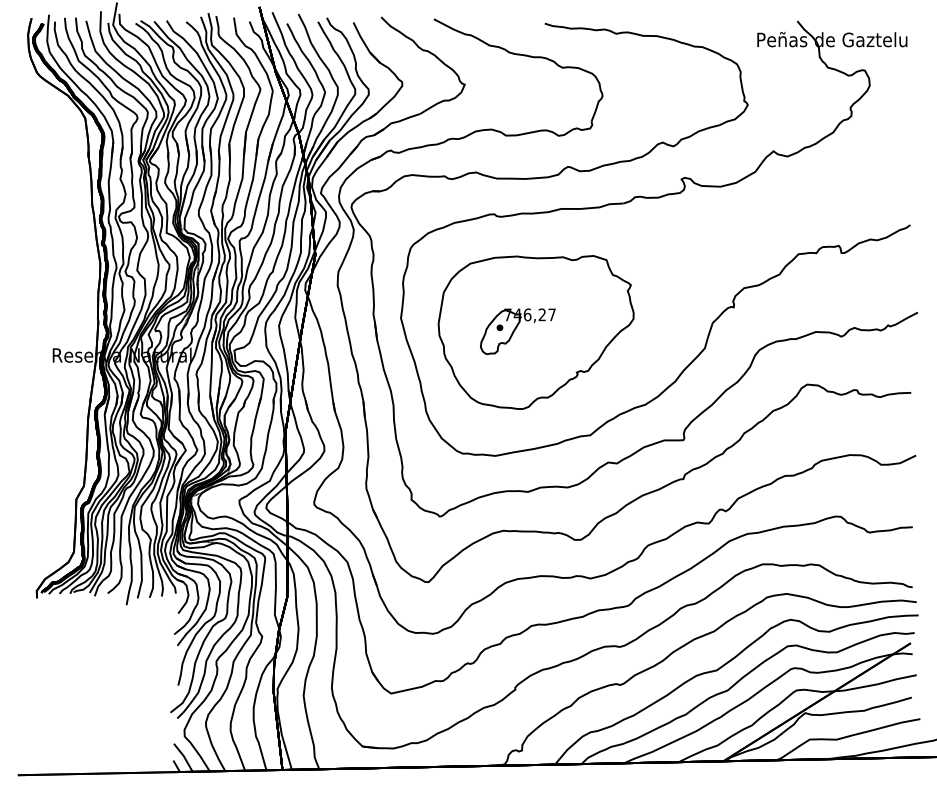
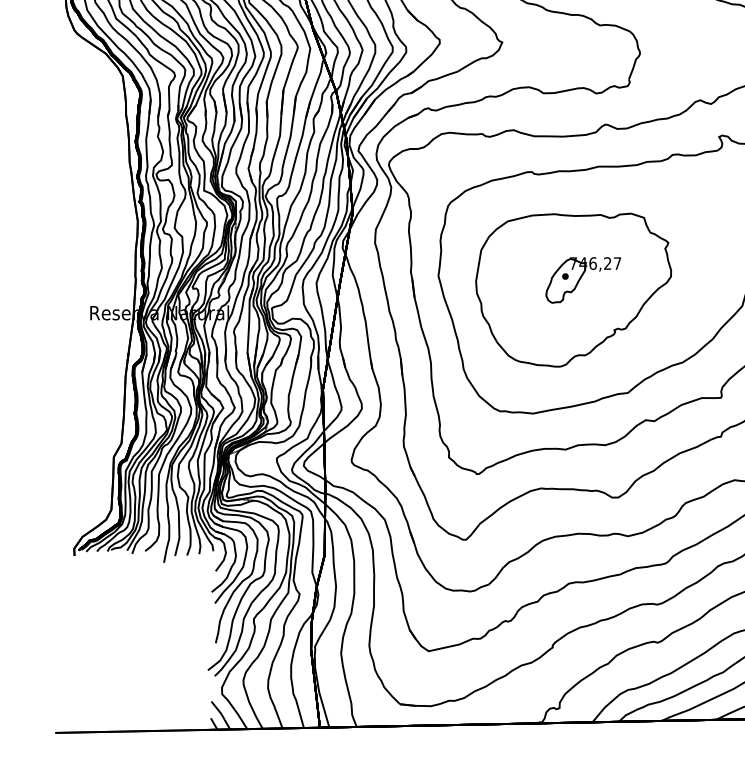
part: (517, 331) -> (582, 280), moved

